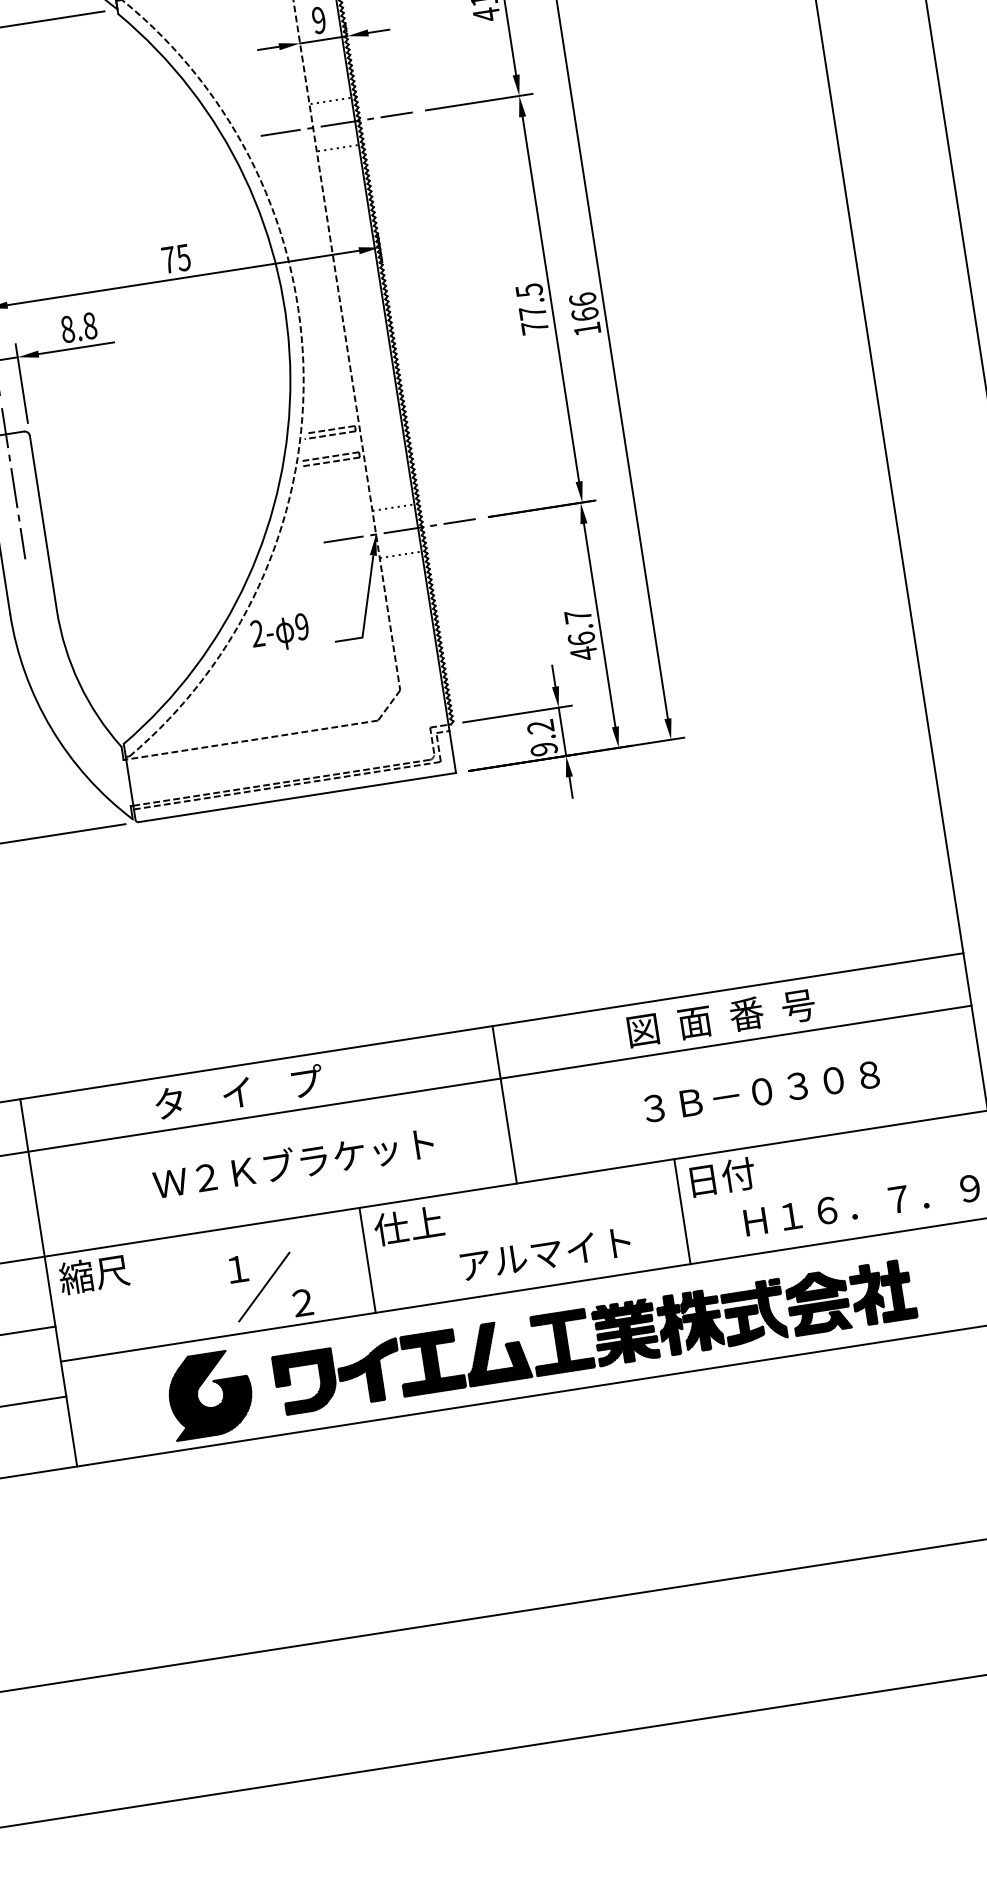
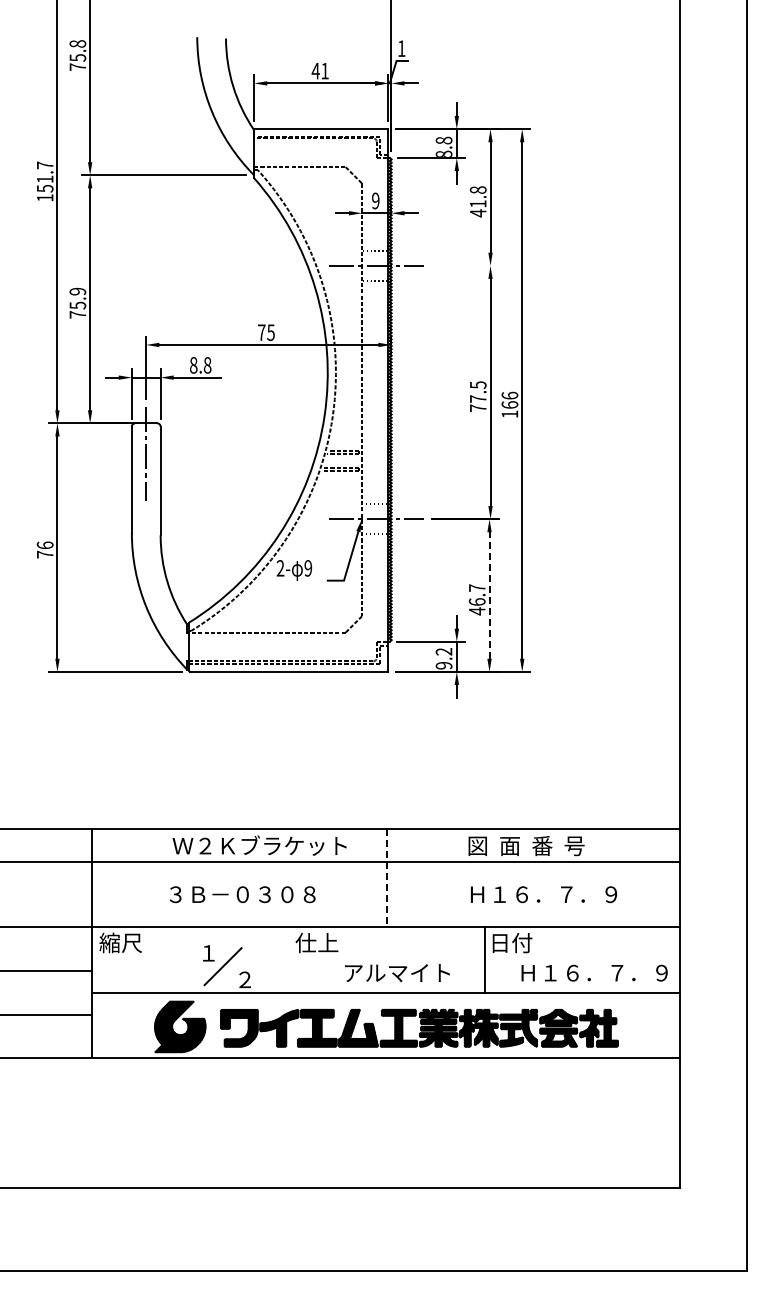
line: (479, 101) -> (465, 265), removed
line: (599, 625) -> (489, 595), solid -> dashed
text: (292, 1083) -> (259, 845), タ    イ    プ -> Ｗ２Ｋブラケット
text: (760, 1091) -> (543, 894), ３Ｂ－０３０８ -> Ｈ１６．７．９
line: (504, 1105) -> (386, 878), solid -> dashed
text: (293, 1164) -> (252, 894), Ｗ２Ｋブラケット -> ３Ｂ－０３０８
line: (367, 1259) -> (288, 959), removed

